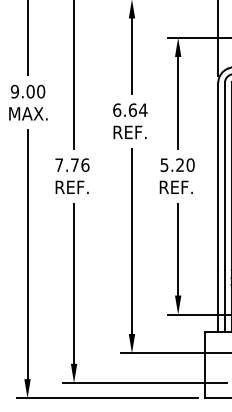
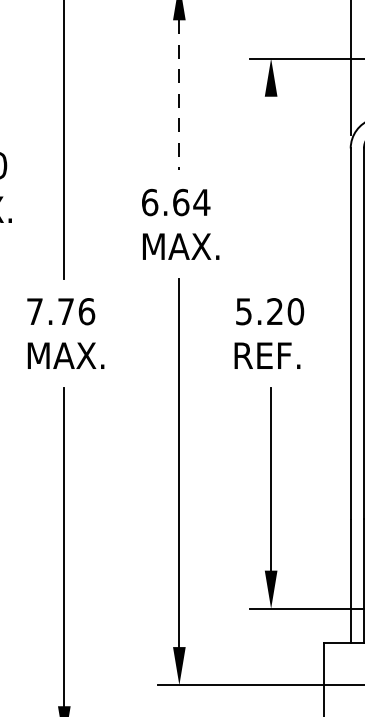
line: (131, 56) -> (178, 95), solid -> dashed
line: (178, 102) -> (271, 187), removed
text: (133, 132) -> (182, 246), REF. -> MAX.
text: (75, 186) -> (67, 354), REF. -> MAX.

